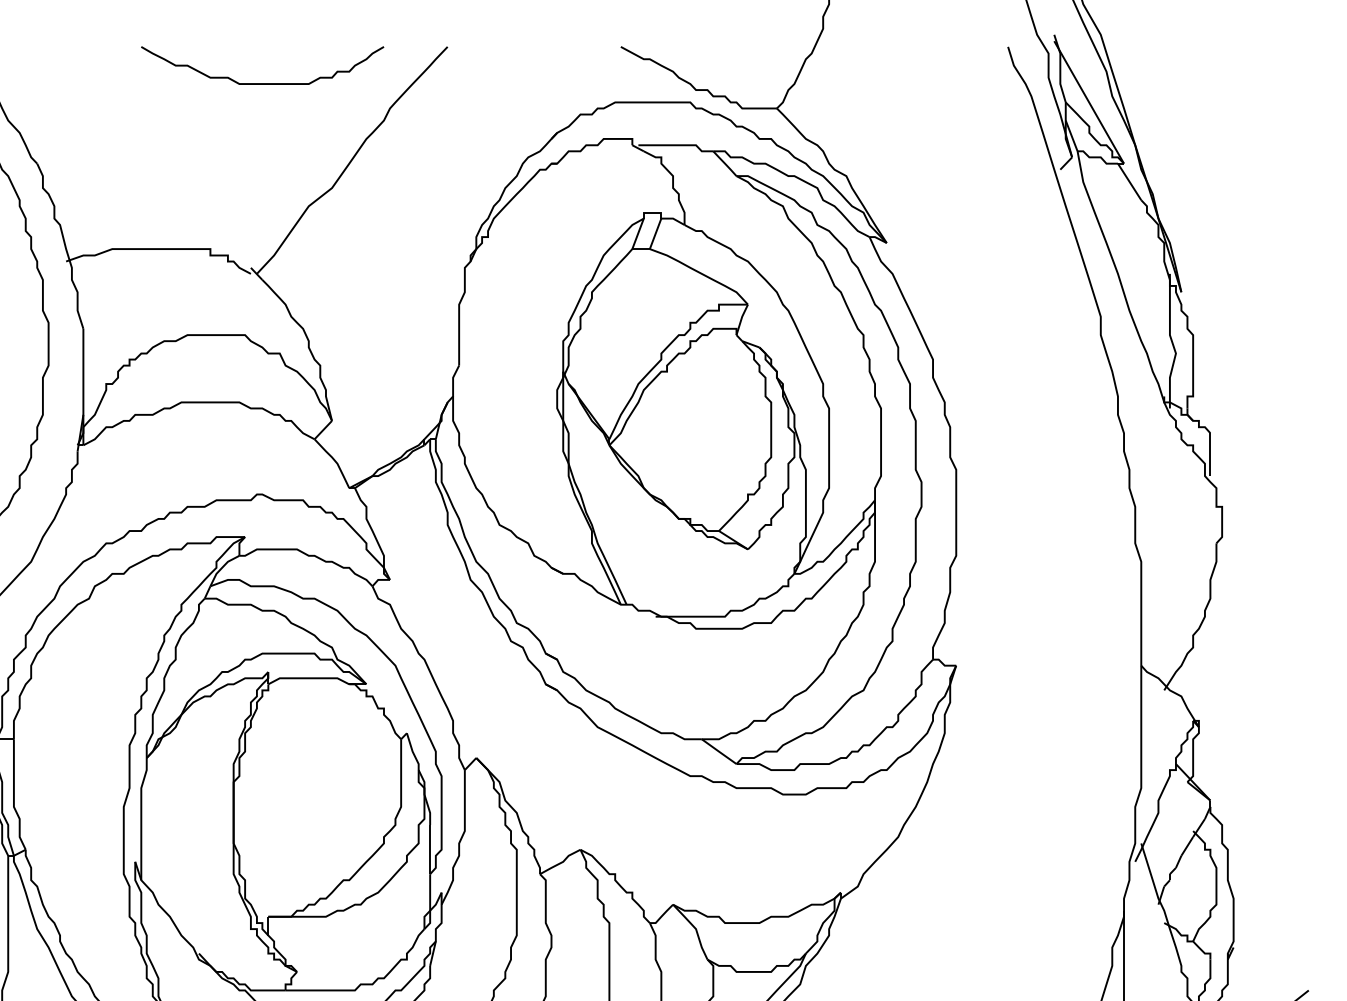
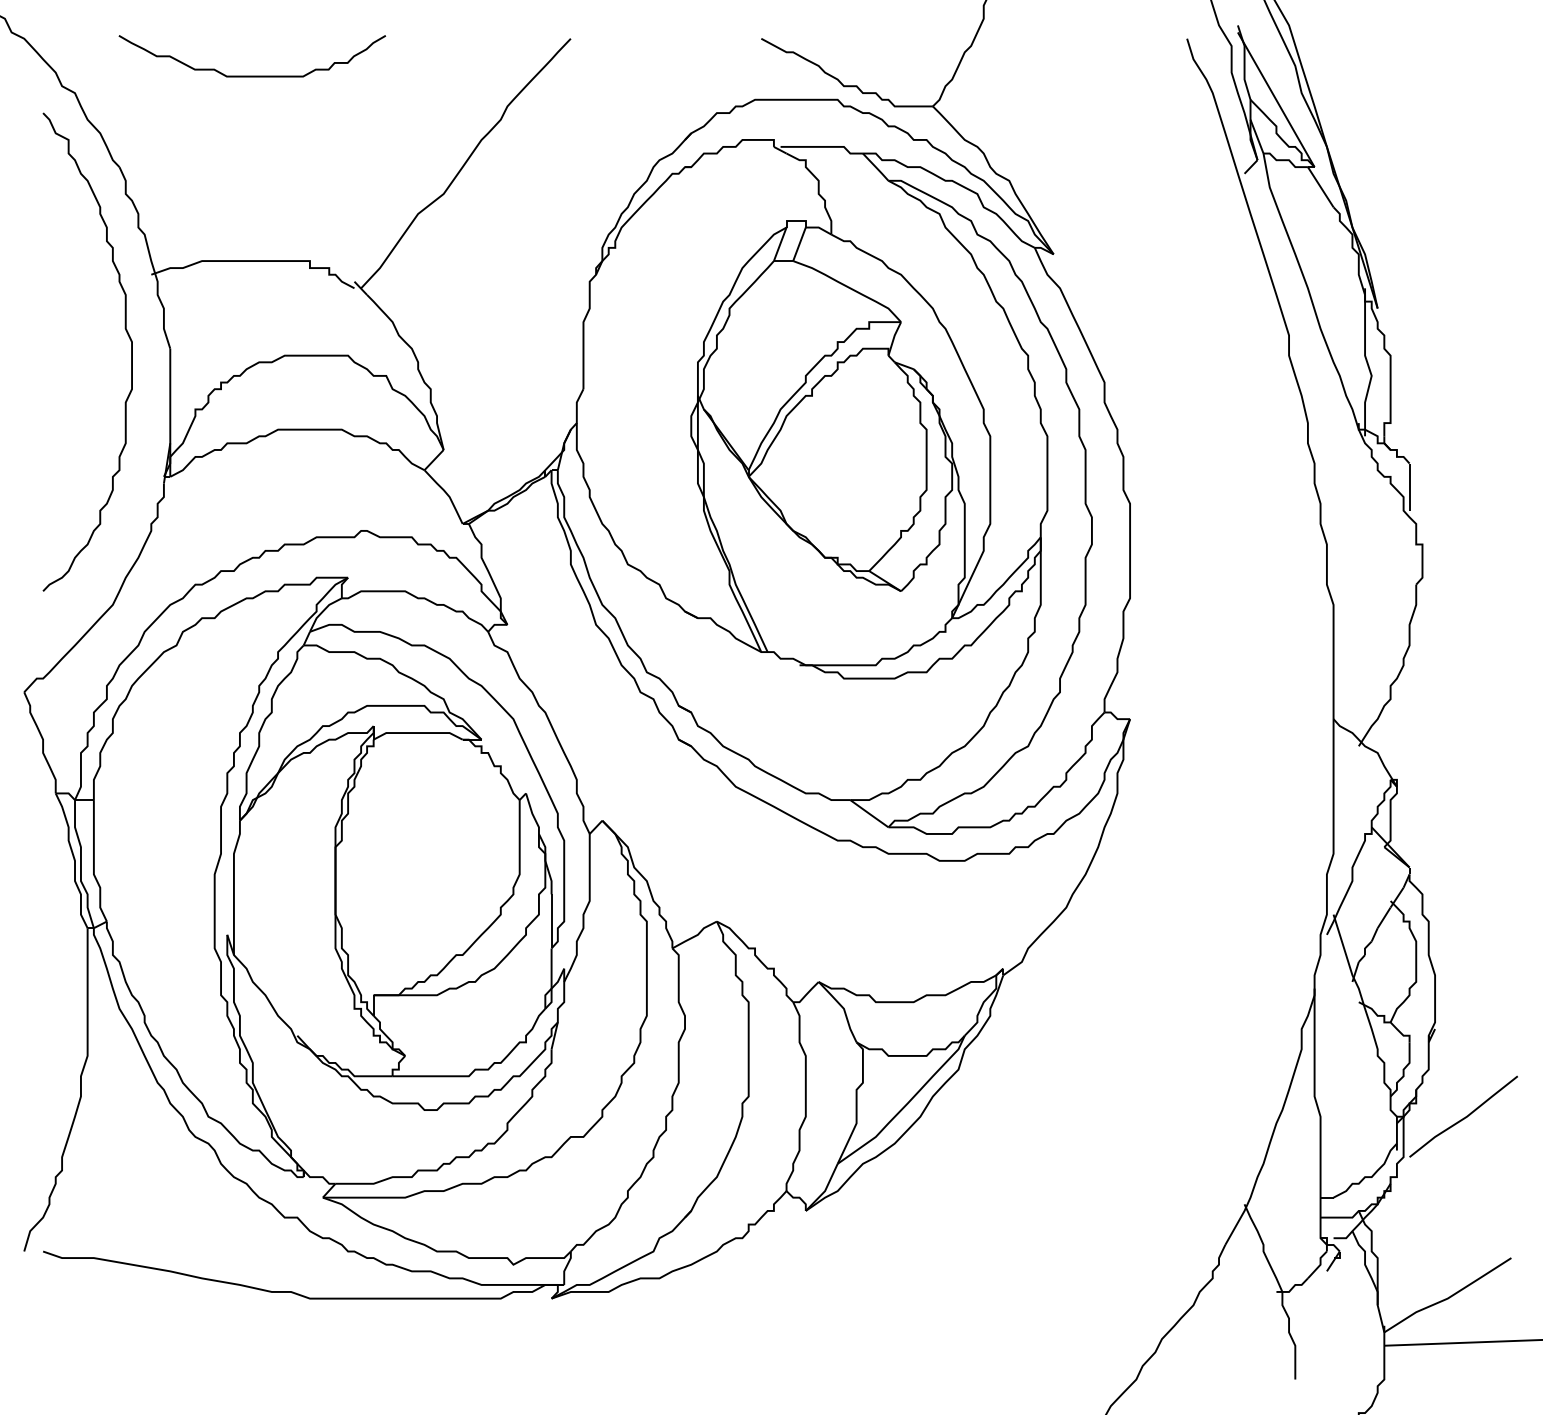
curve: (261, 83) -> (251, 75), moved

